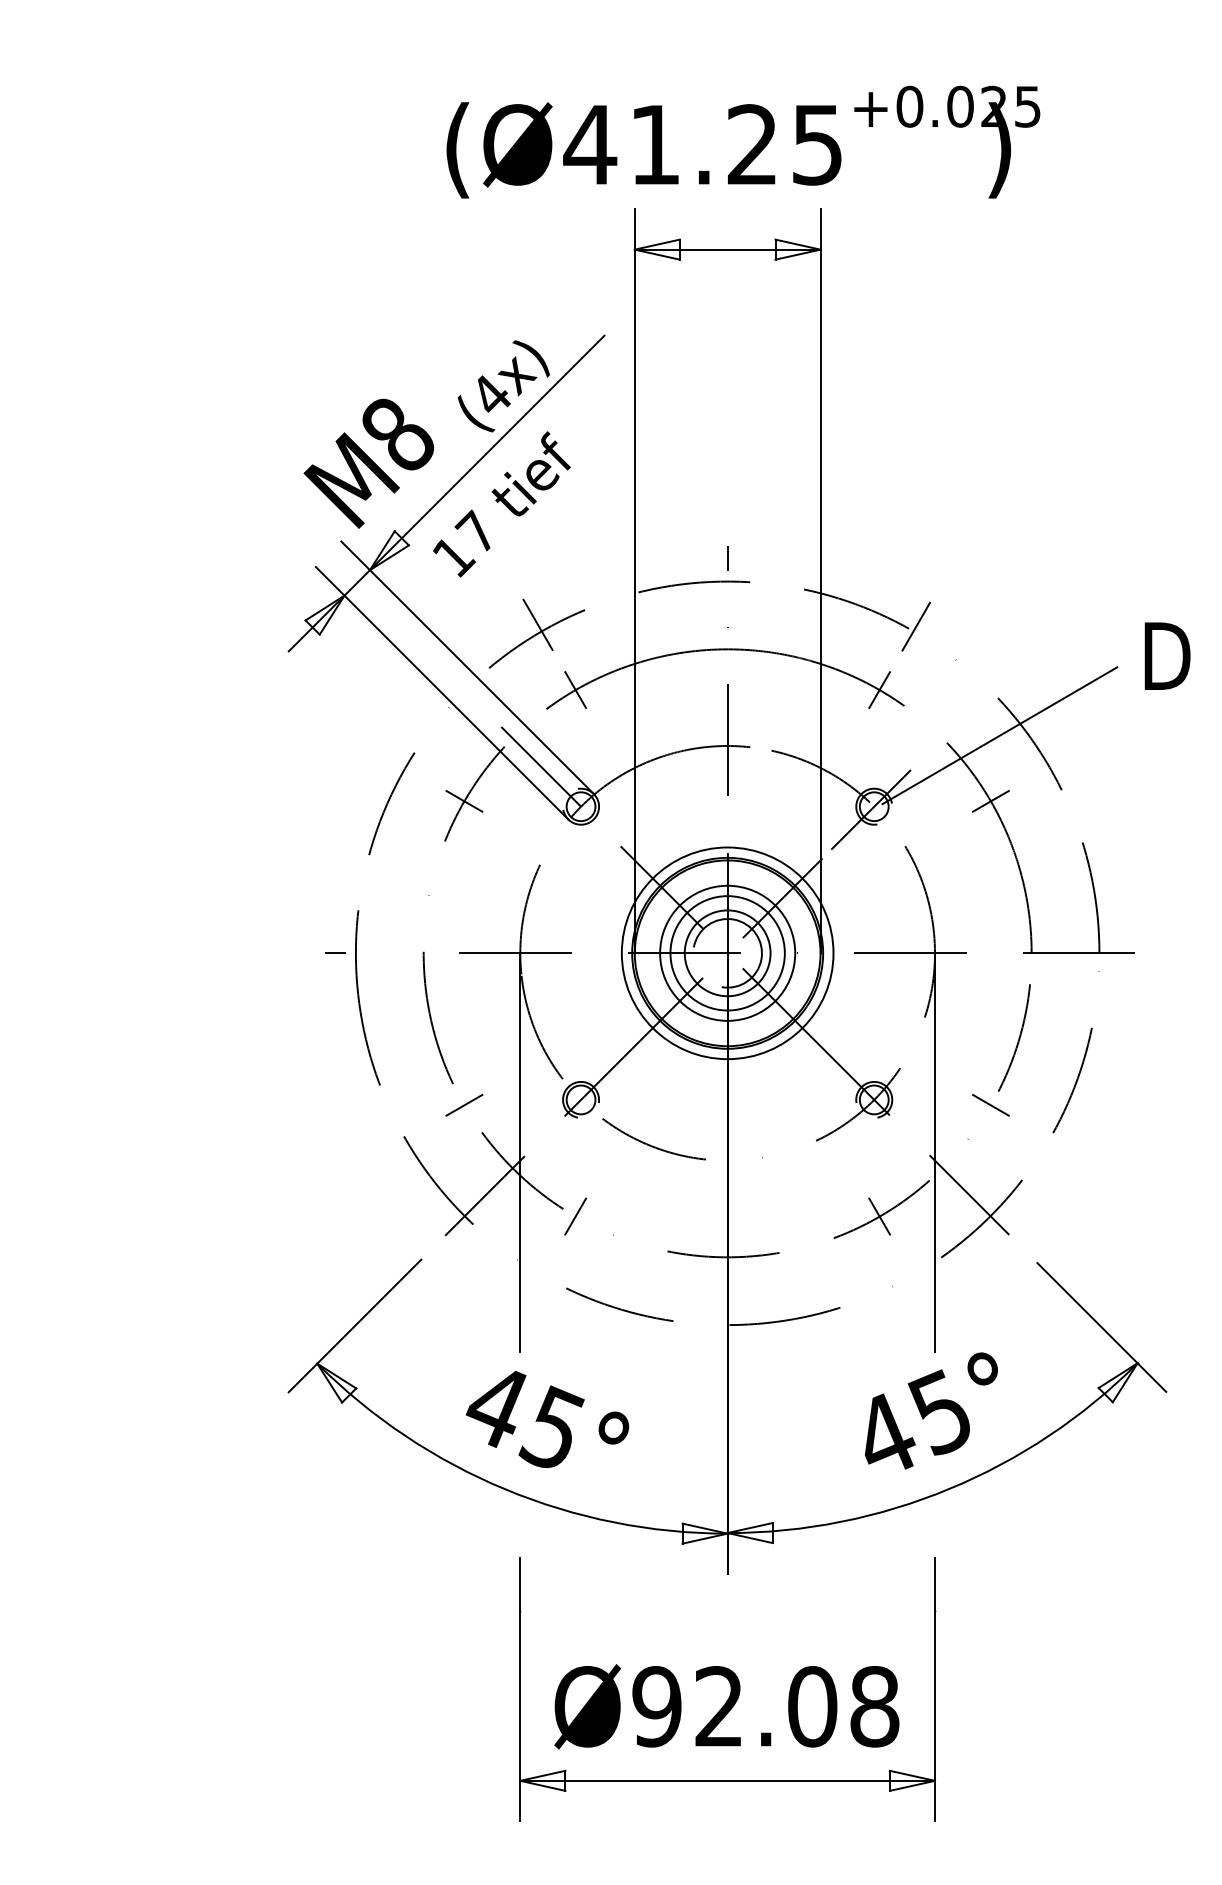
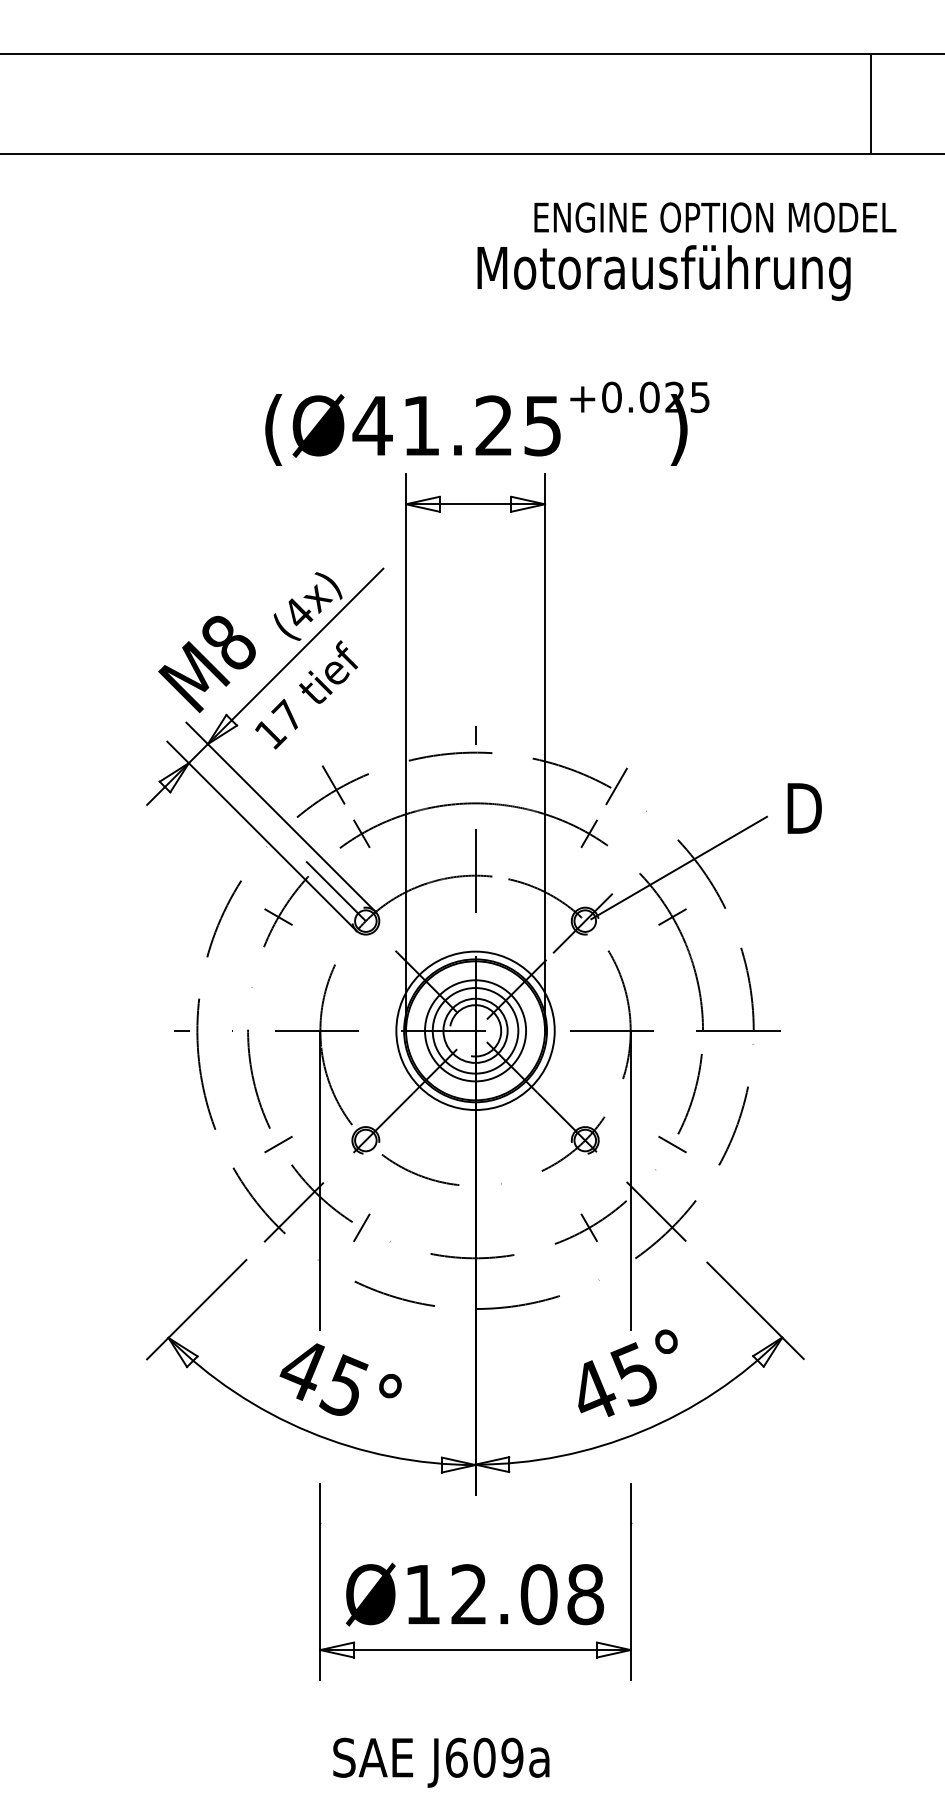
text: (656, 1706) -> (422, 1594), Ø92.08 -> Ø12.08

